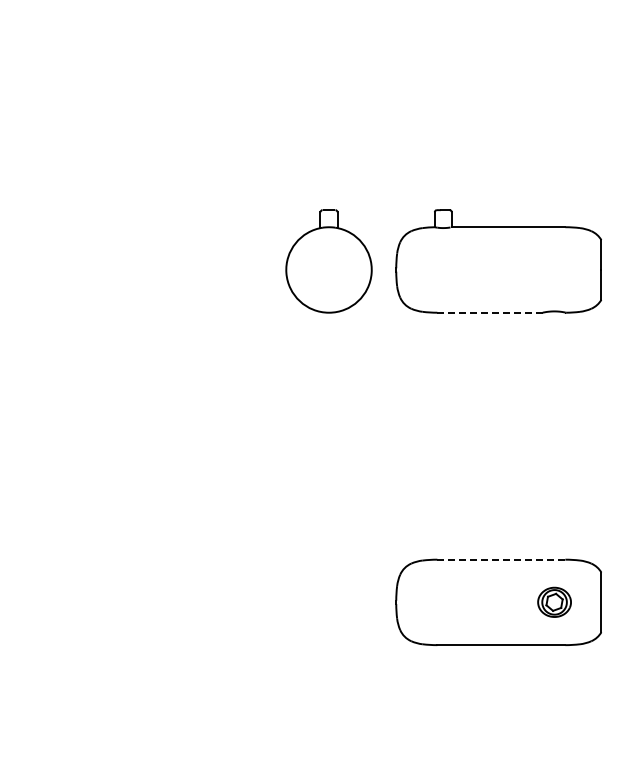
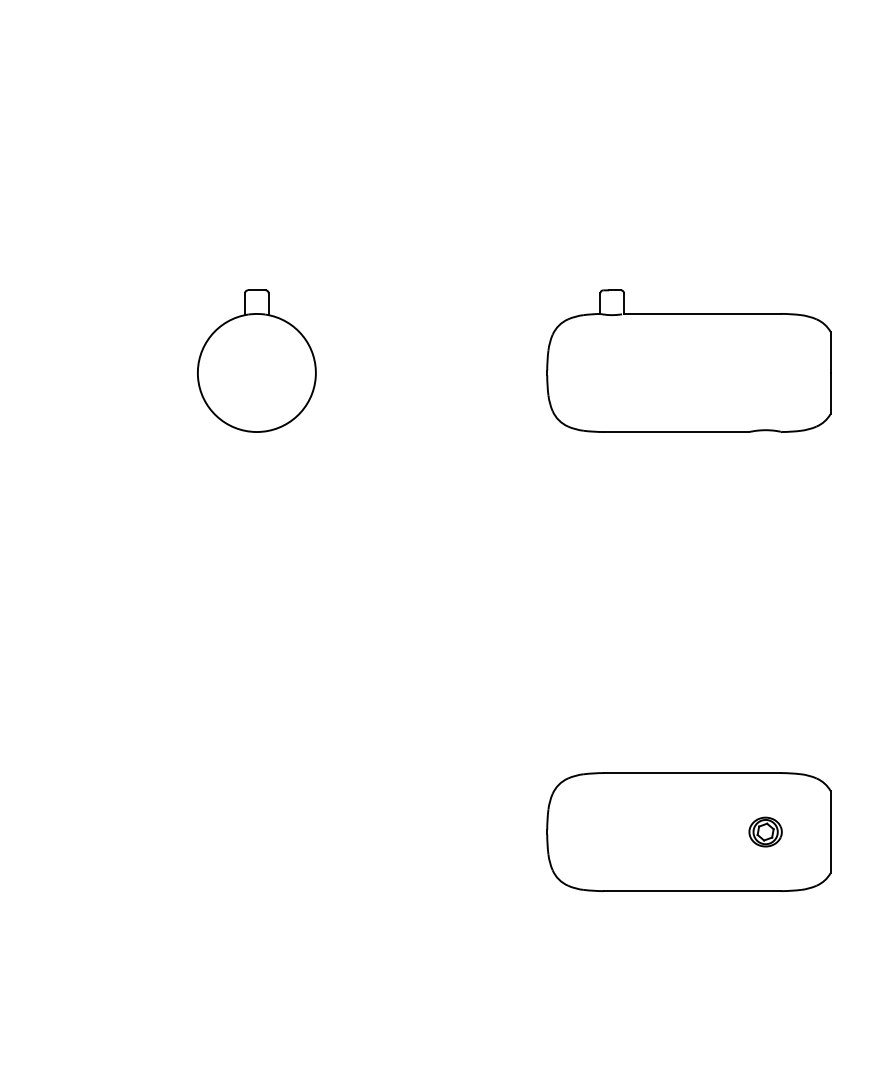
part: (328, 261) -> (256, 361), moved
line: (490, 312) -> (677, 431), dashed -> solid
line: (501, 559) -> (692, 772), dashed -> solid
part: (553, 602) -> (764, 832), size x0.71

